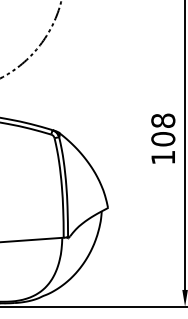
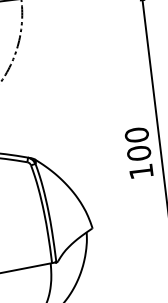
text: (163, 120) -> (137, 134), 108 -> 100

